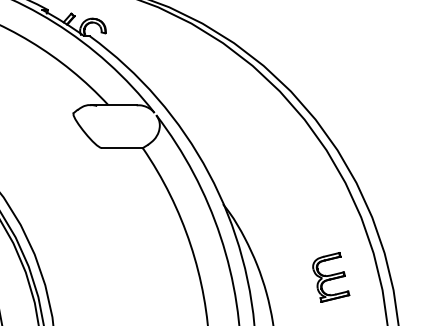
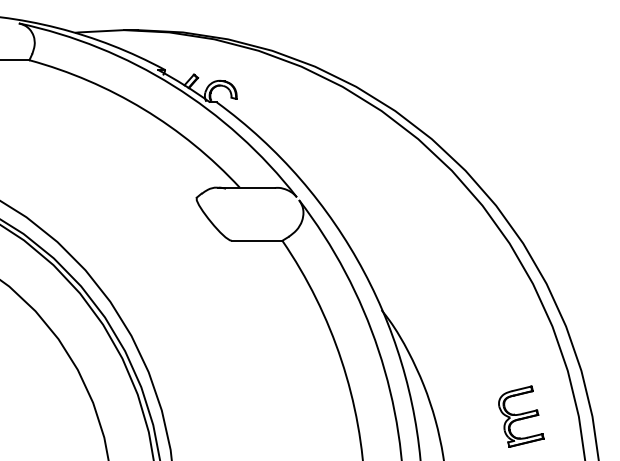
part: (331, 277) -> (521, 416), moved

